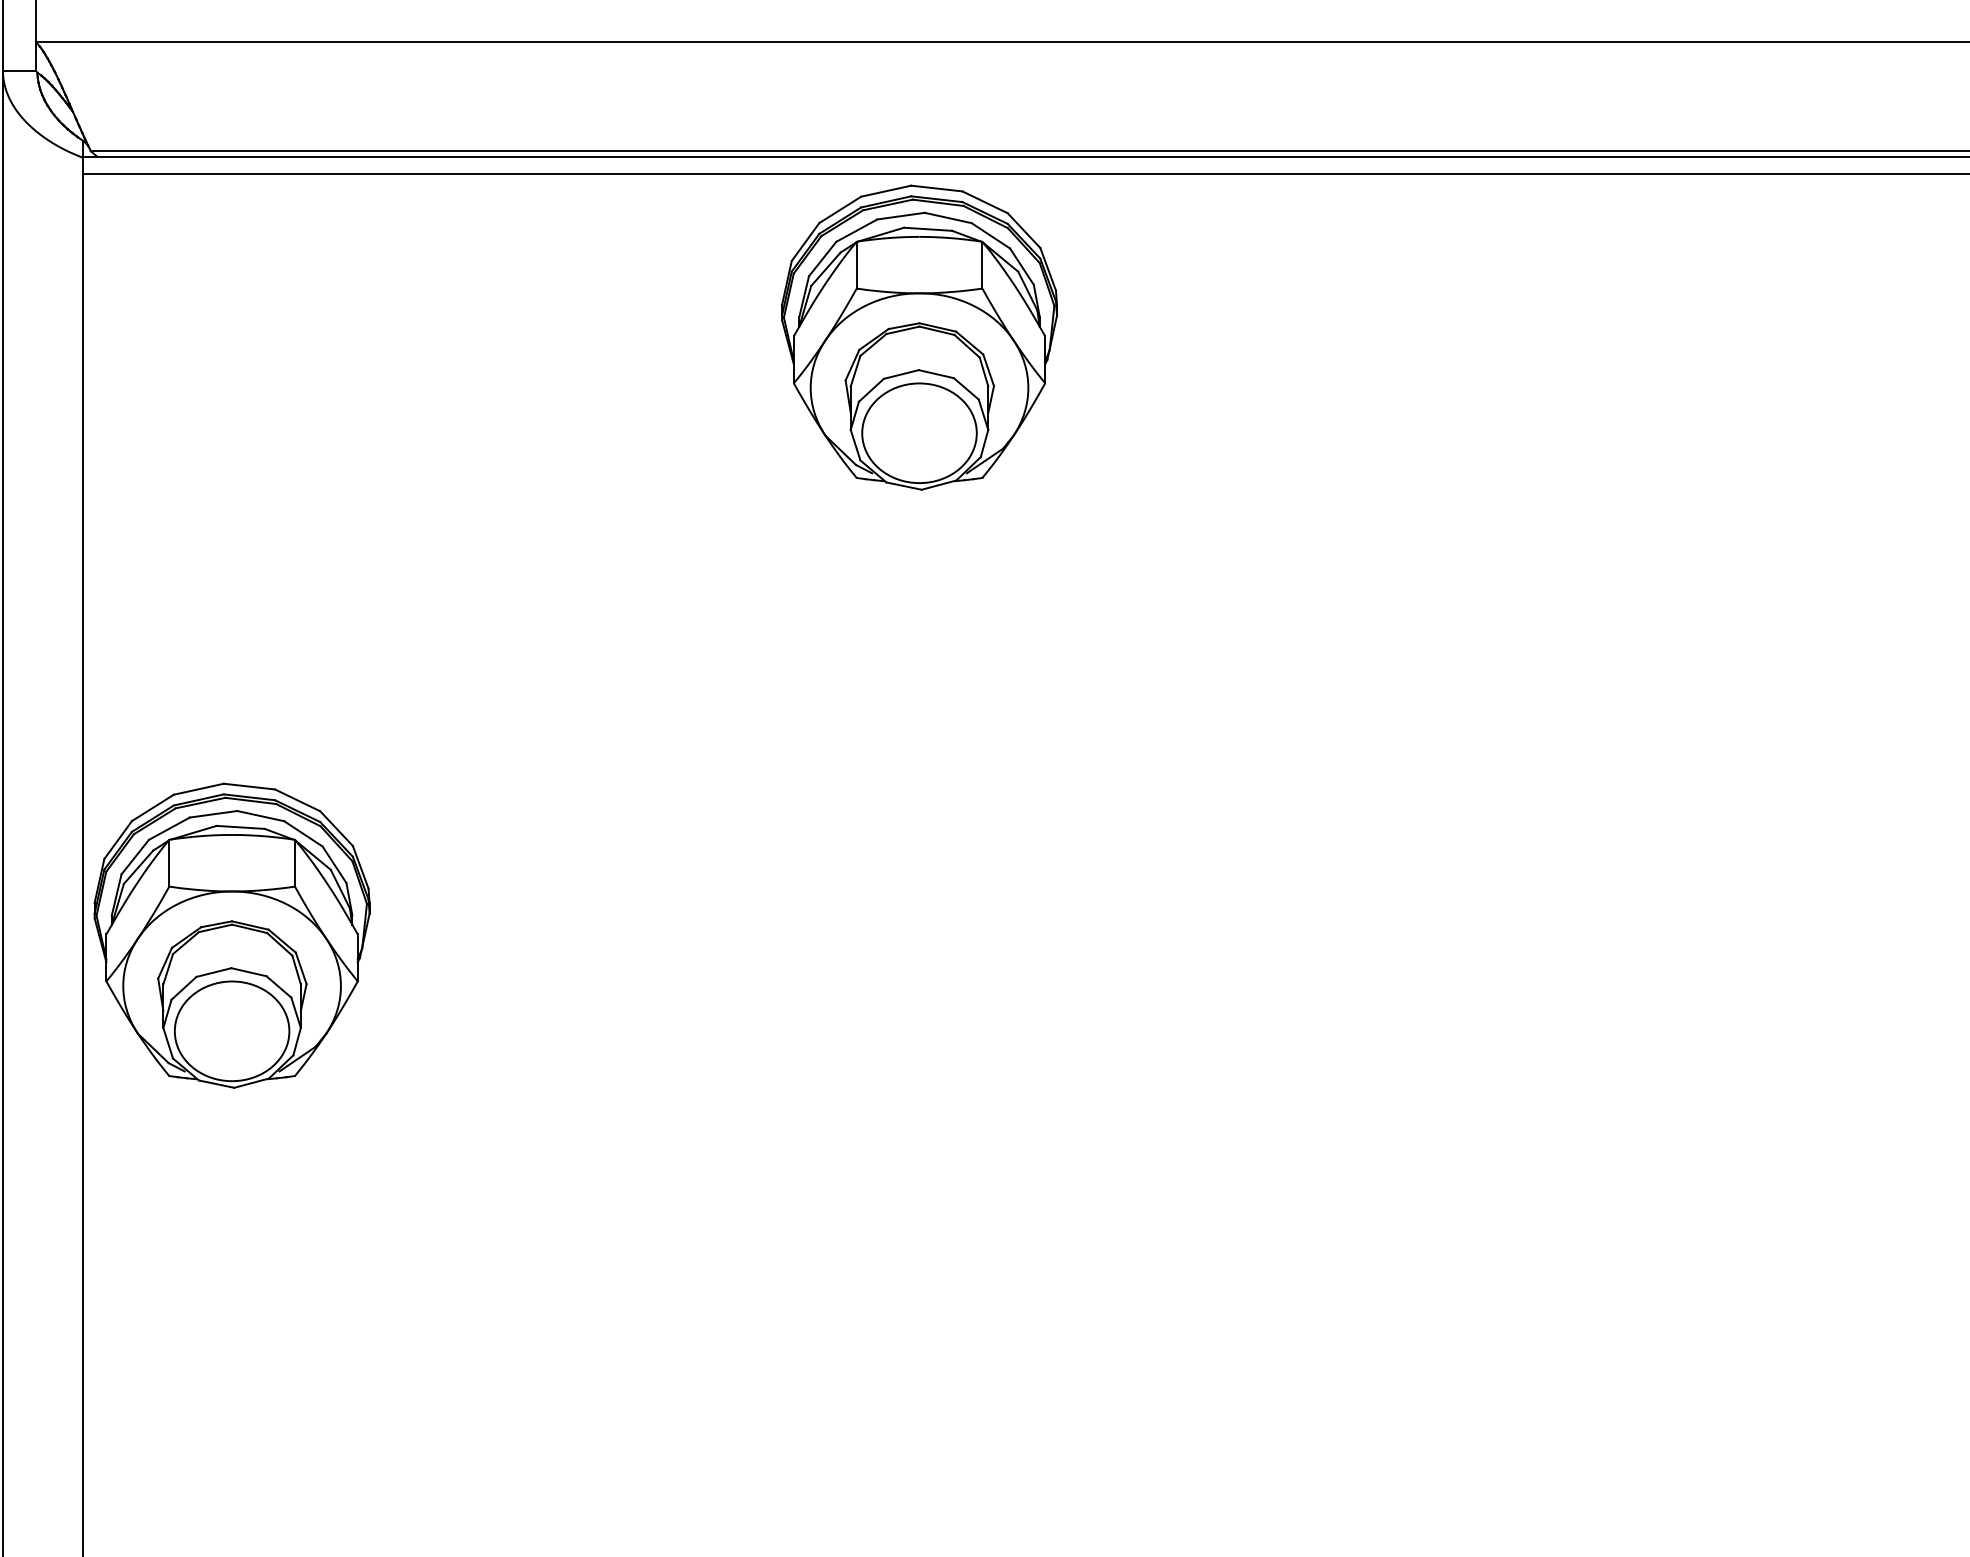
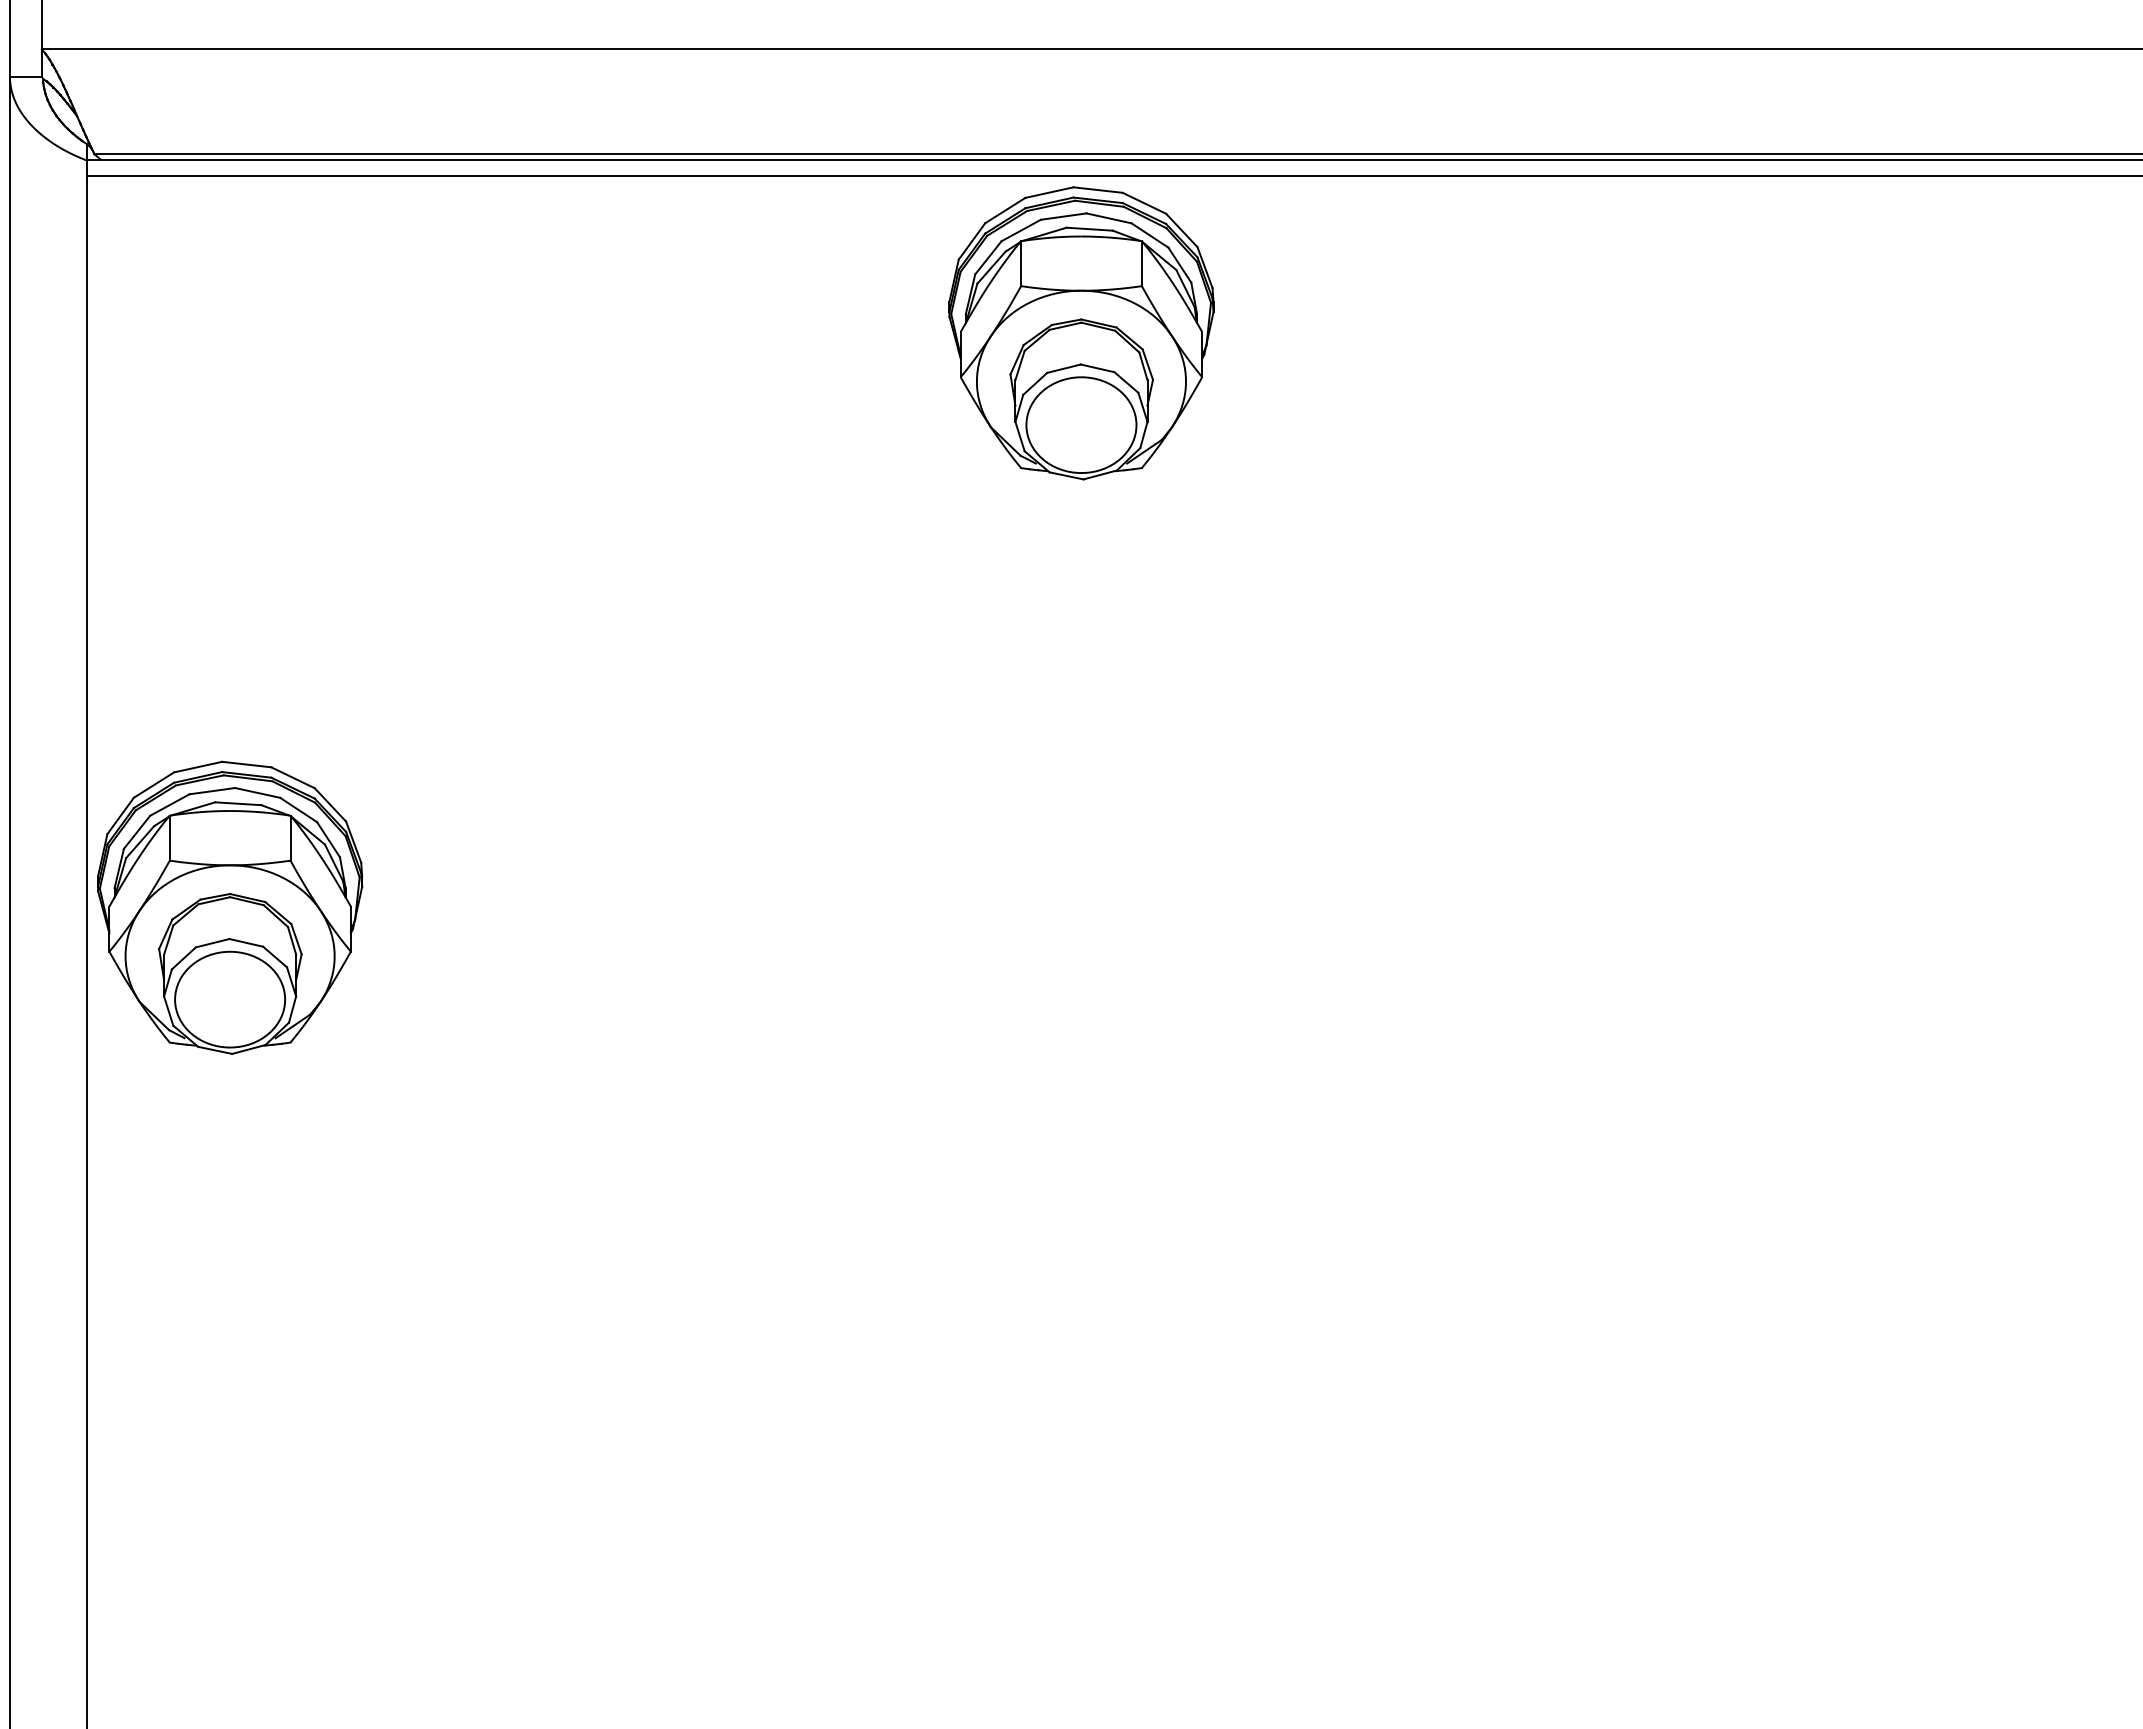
part: (919, 337) -> (1081, 333), moved

